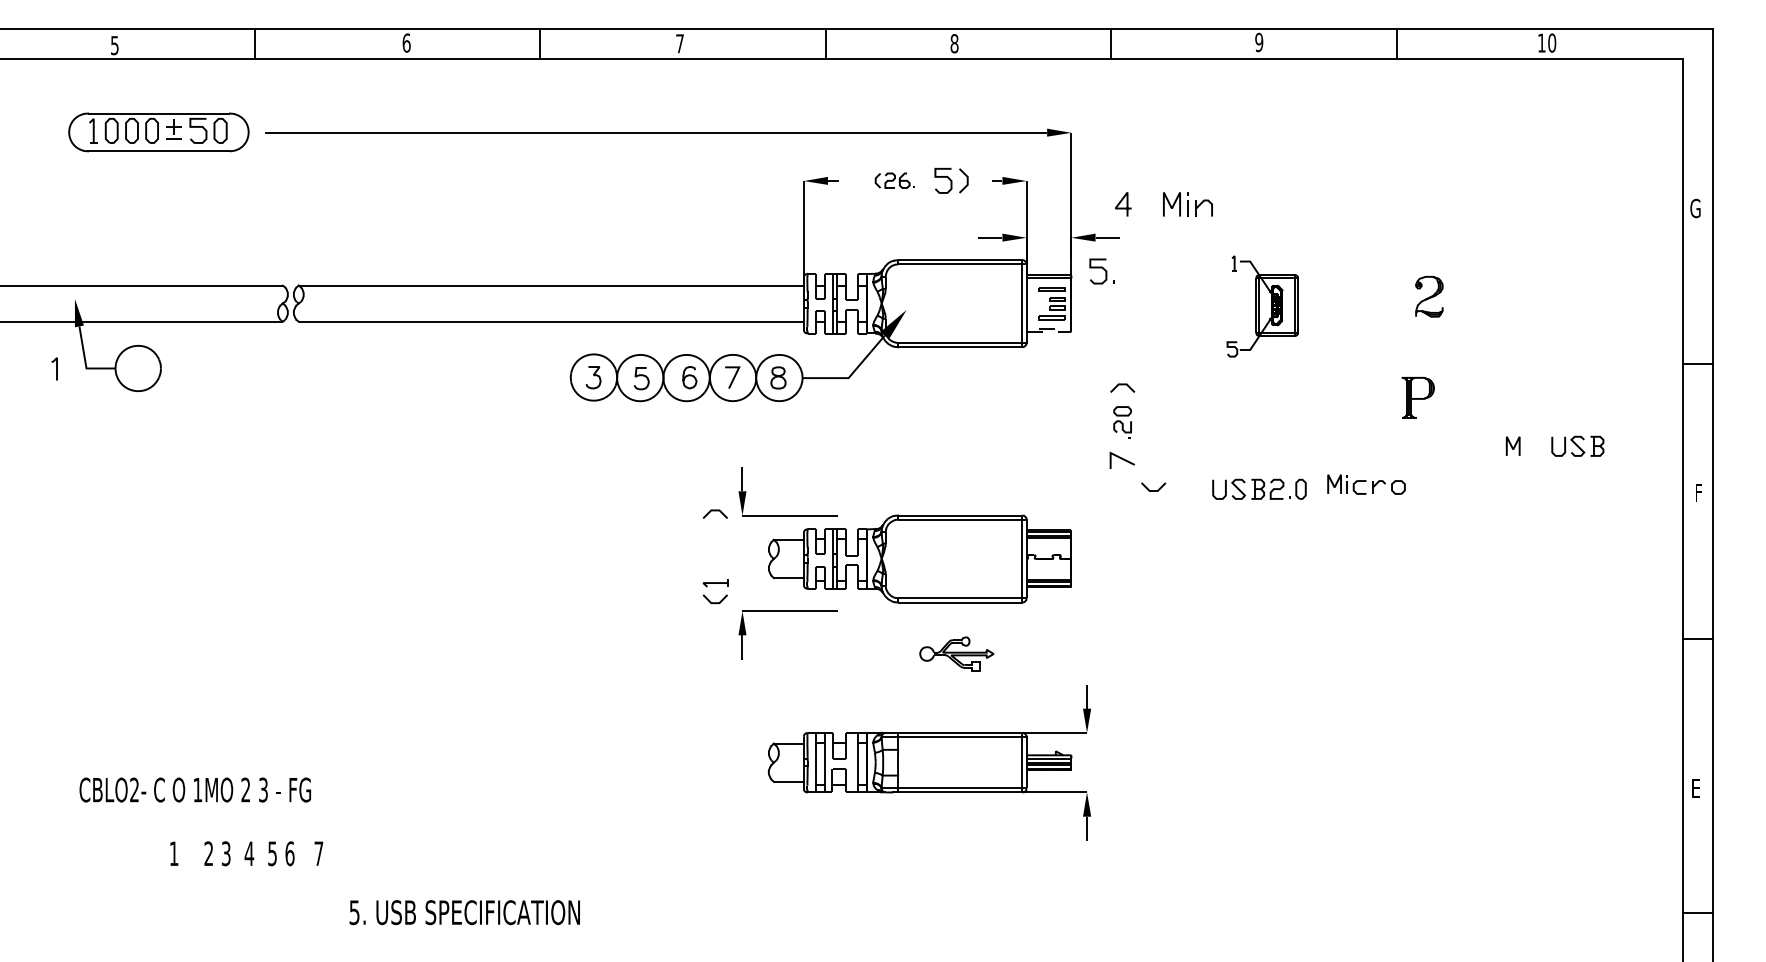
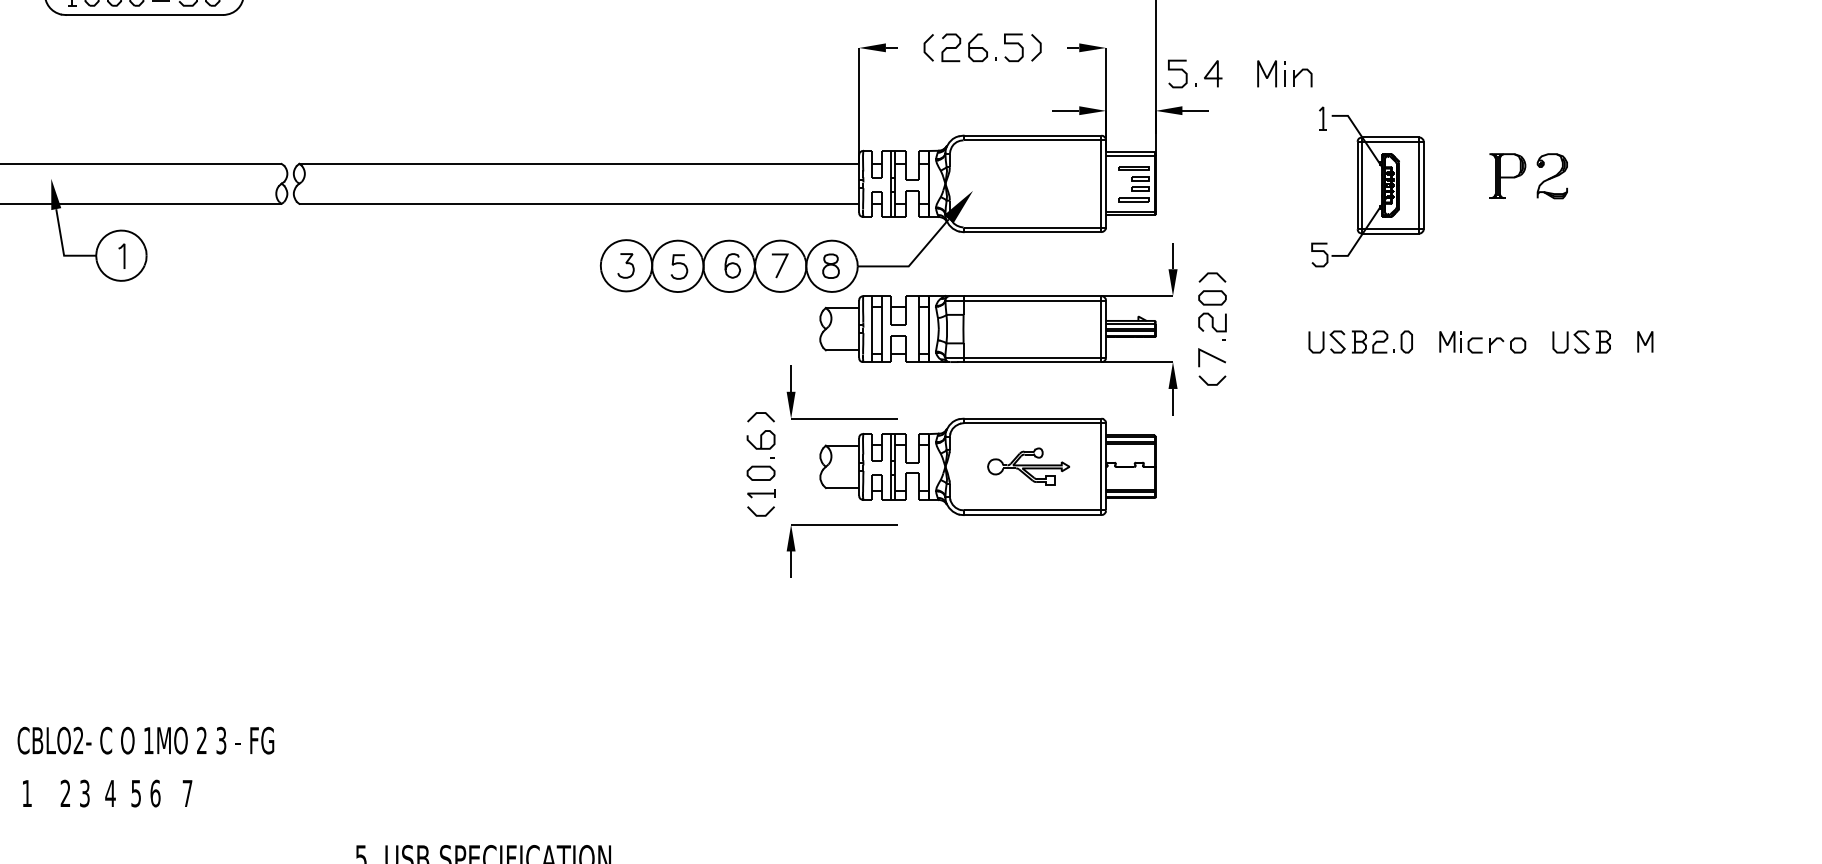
part: (894, 180) -> (959, 47), size x1.67
part: (1101, 271) -> (1181, 73), moved
part: (1262, 306) -> (1367, 187), size x1.43
line: (1070, 330) -> (1154, 213), dashed -> solid
line: (56, 368) -> (123, 255), moved
part: (1417, 397) -> (1507, 175), moved
part: (1122, 422) -> (1212, 315), size x1.43
part: (1577, 445) -> (1581, 341), moved
part: (1366, 484) -> (1482, 342), moved
part: (1259, 488) -> (1360, 341), moved
line: (1153, 490) -> (1212, 384), moved
part: (715, 548) -> (761, 455), added
part: (956, 653) -> (1028, 466), moved
part: (929, 762) -> (998, 328), moved
text: (194, 789) -> (144, 740), moved
text: (246, 853) -> (107, 793), moved

